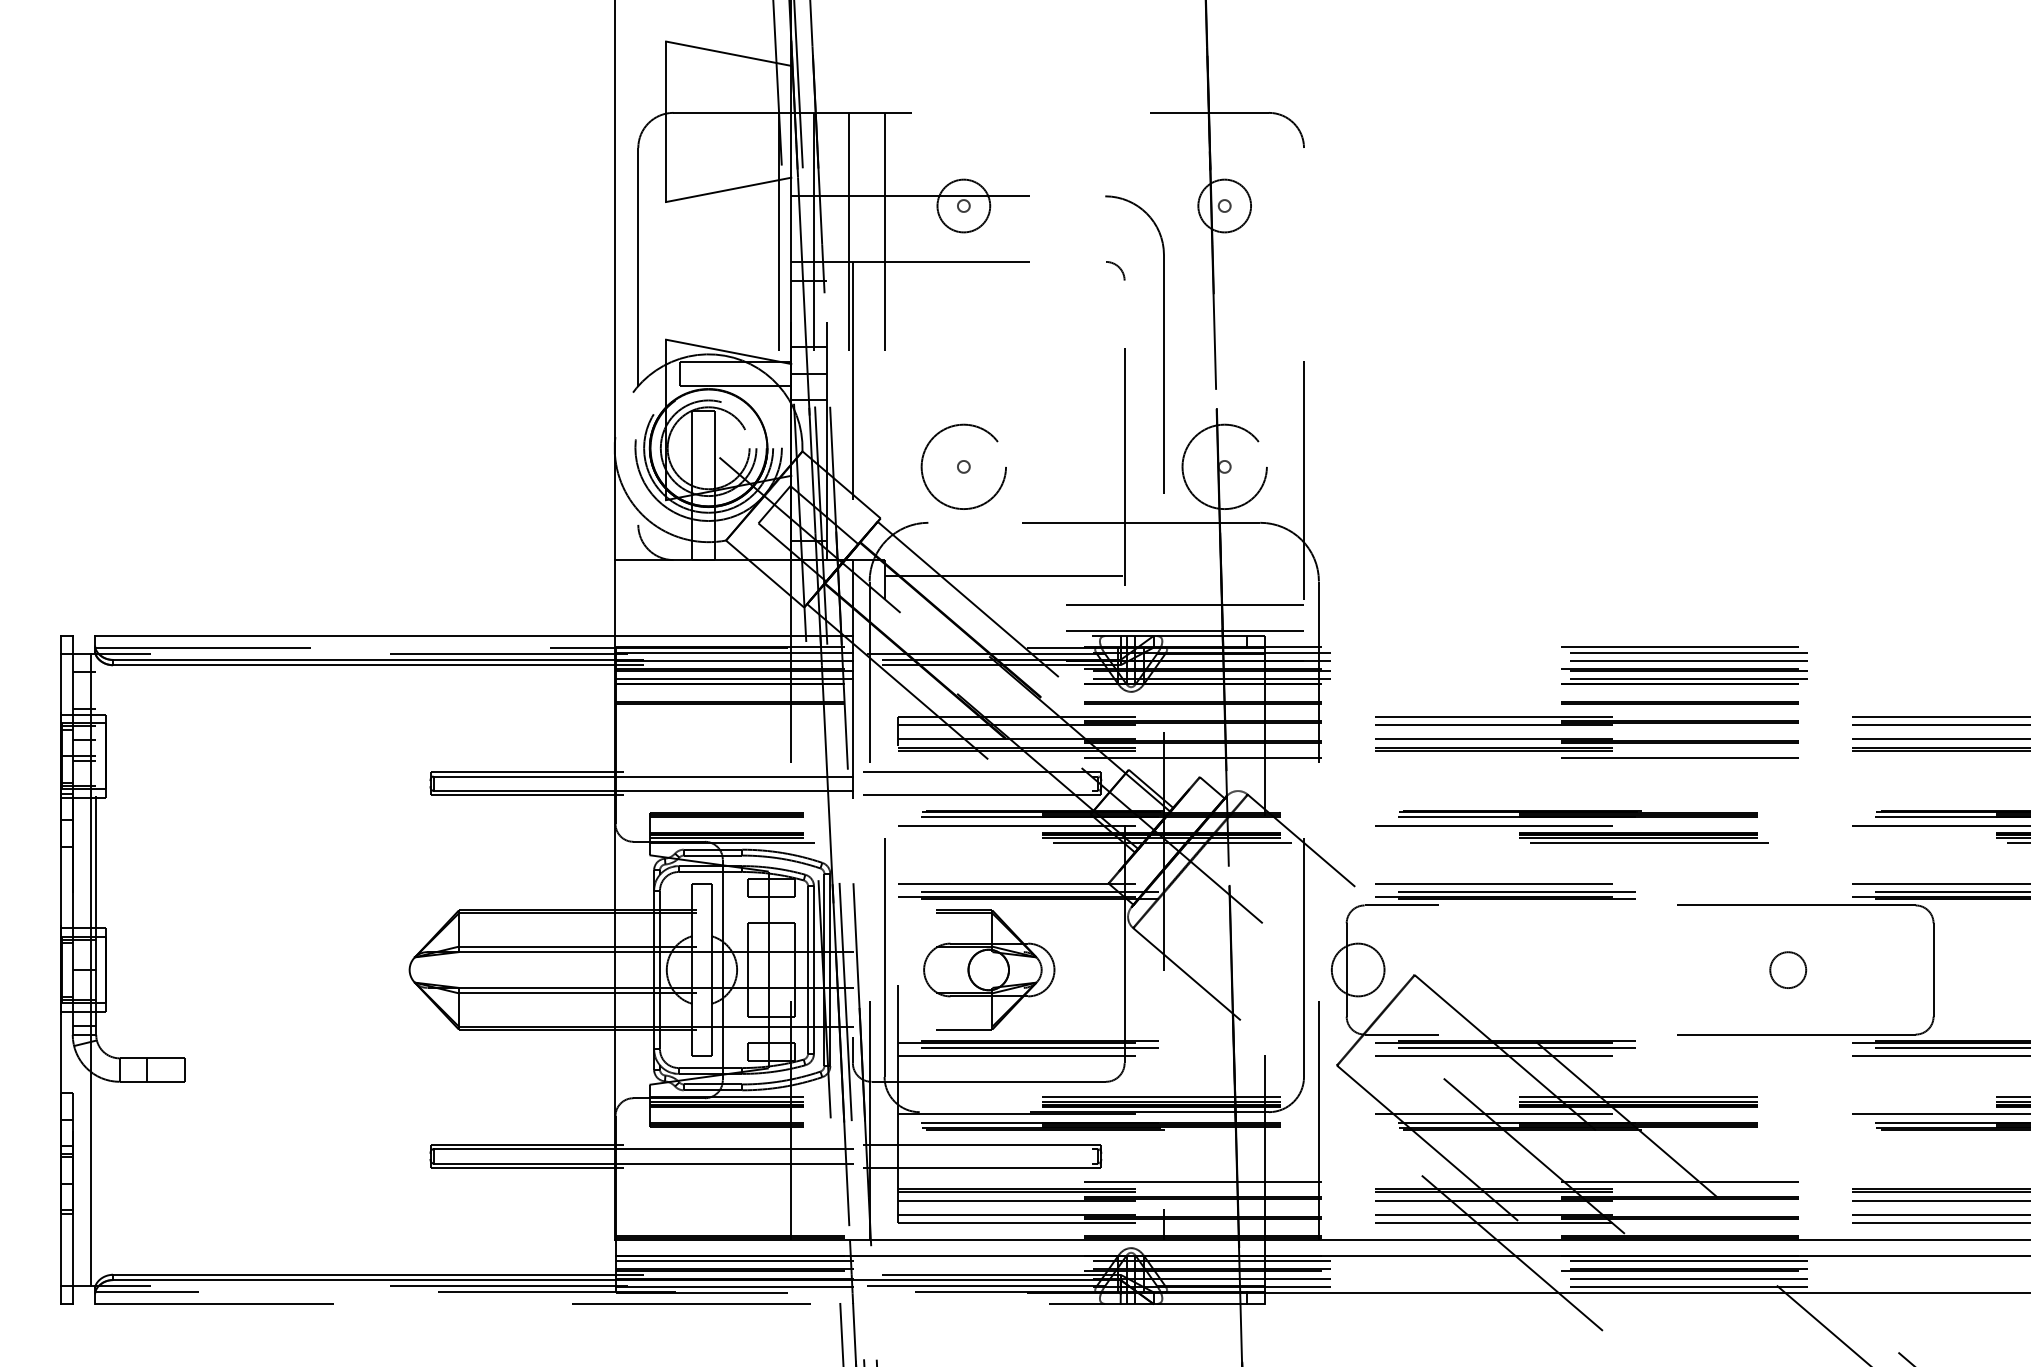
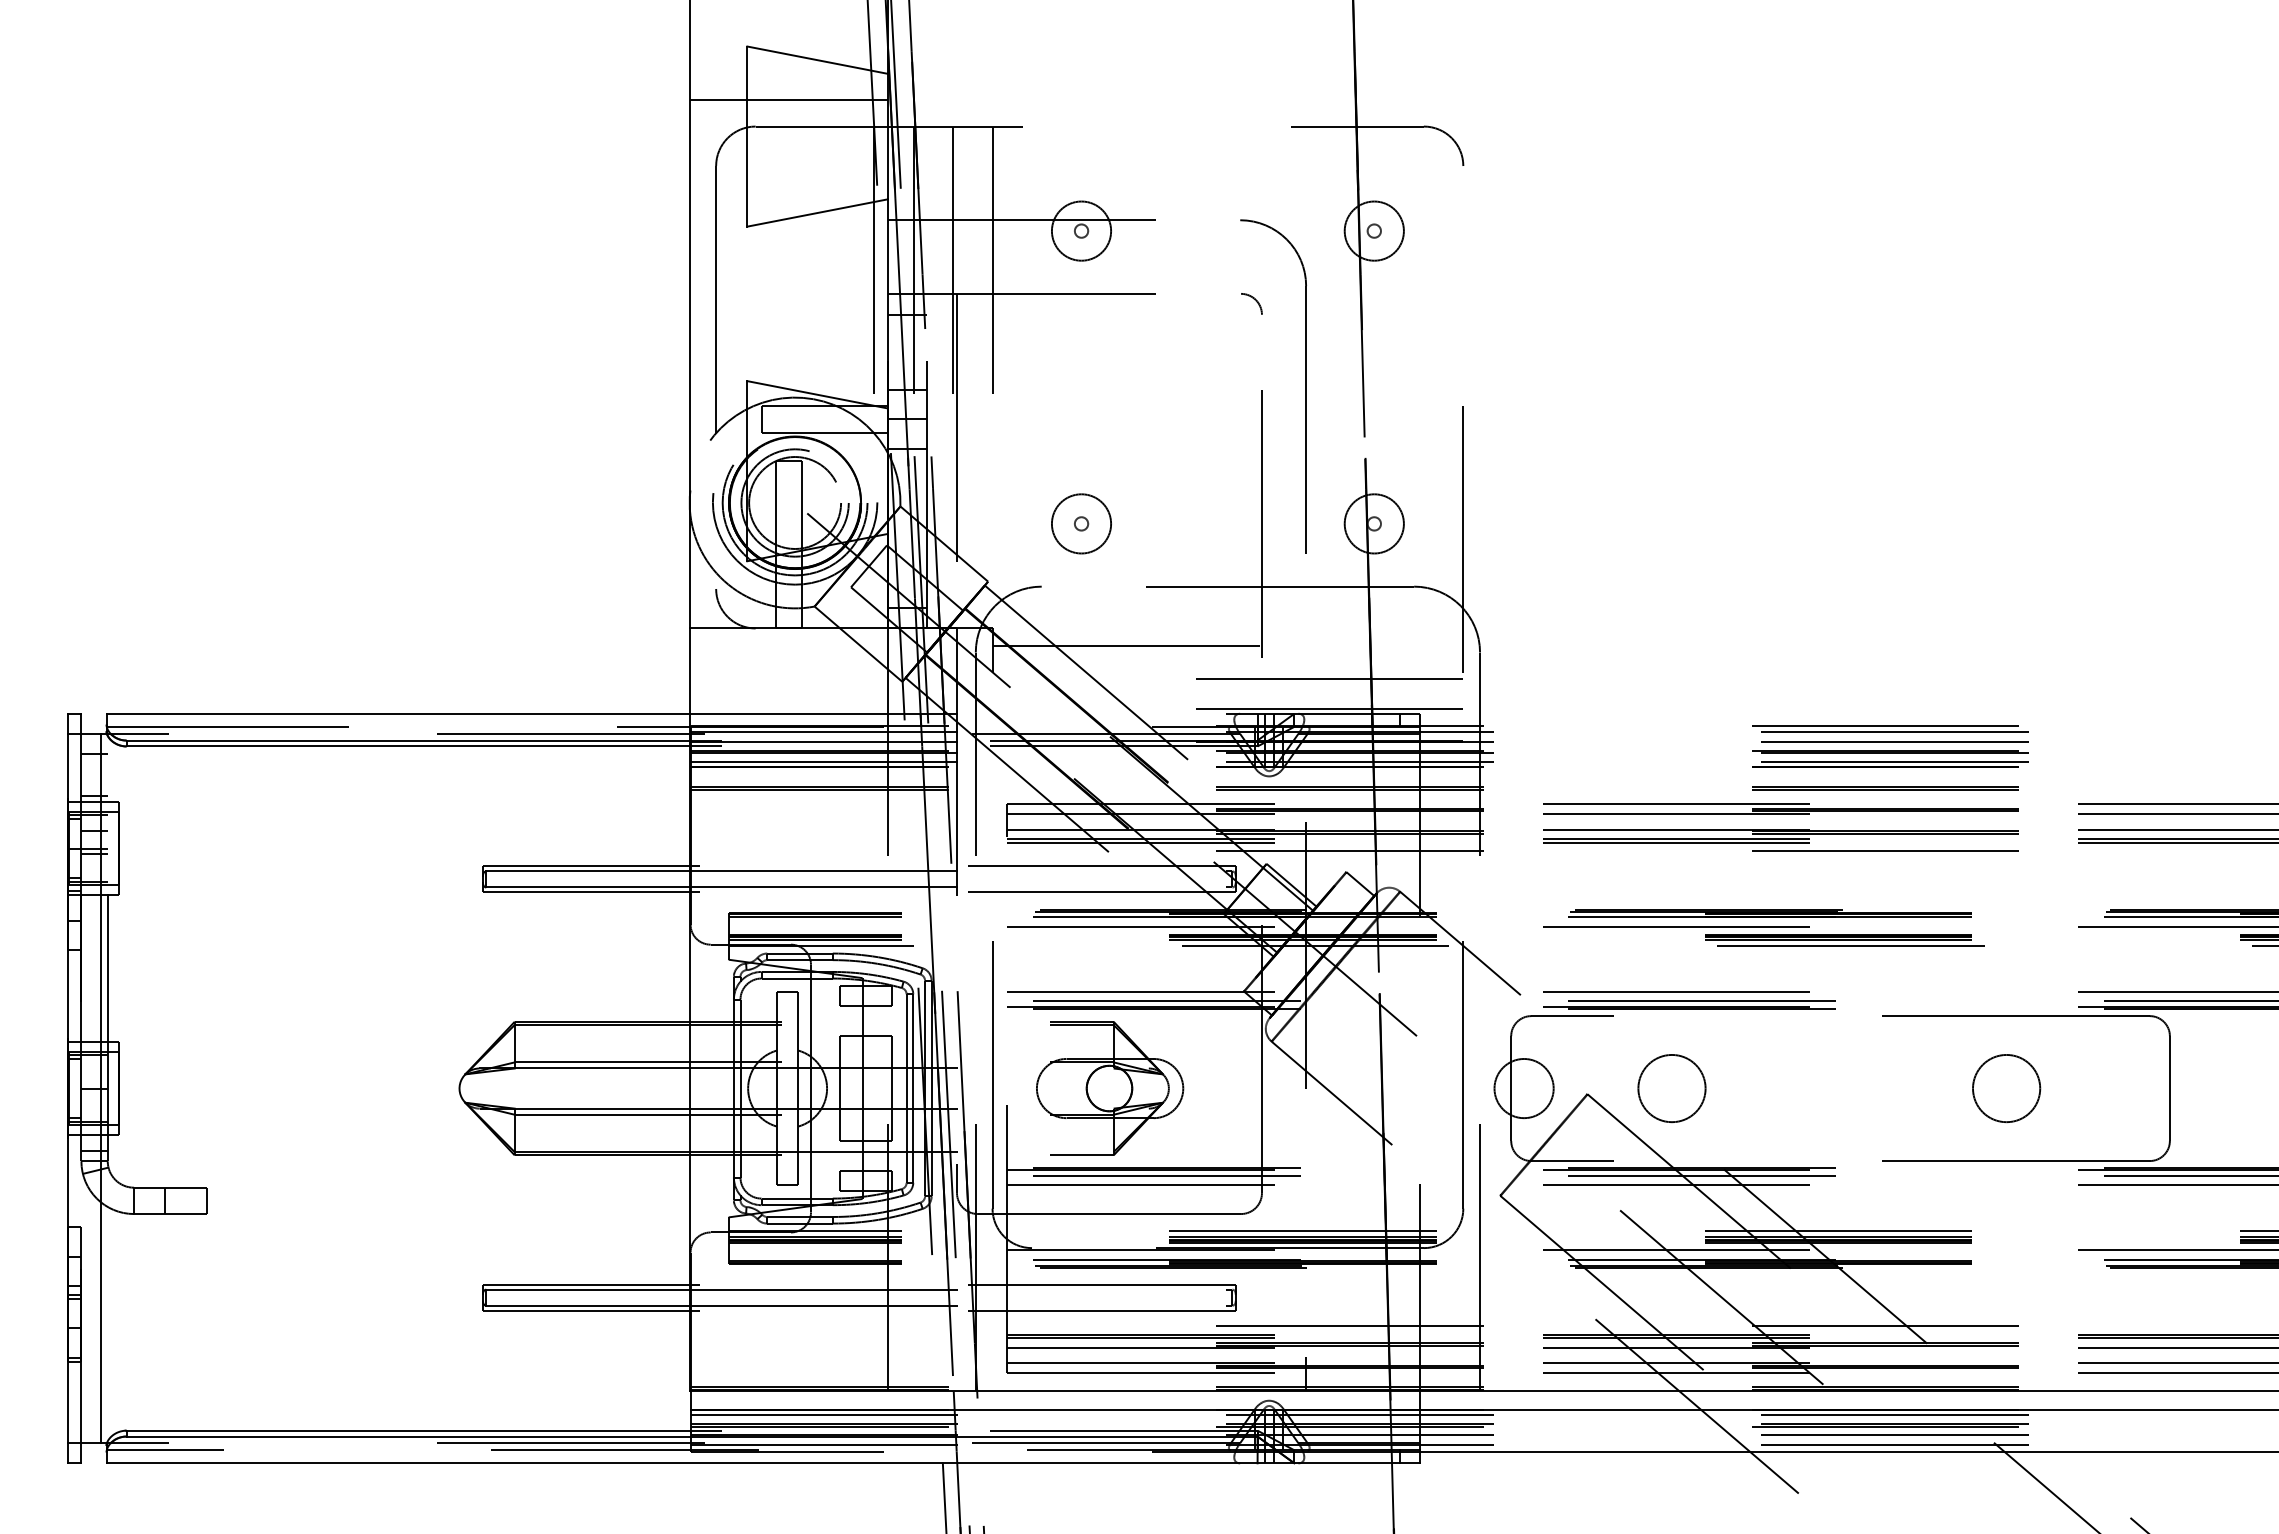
line: (702, 88) -> (788, 99), added
circle: (963, 466) -> (1081, 523), size x0.62
circle: (1223, 466) -> (1373, 523), size x0.62
circle: (1489, 969) -> (1671, 1088), added
circle: (1787, 969) -> (2006, 1088), size x1.67
line: (680, 1304) -> (763, 1463), dashed -> solid

